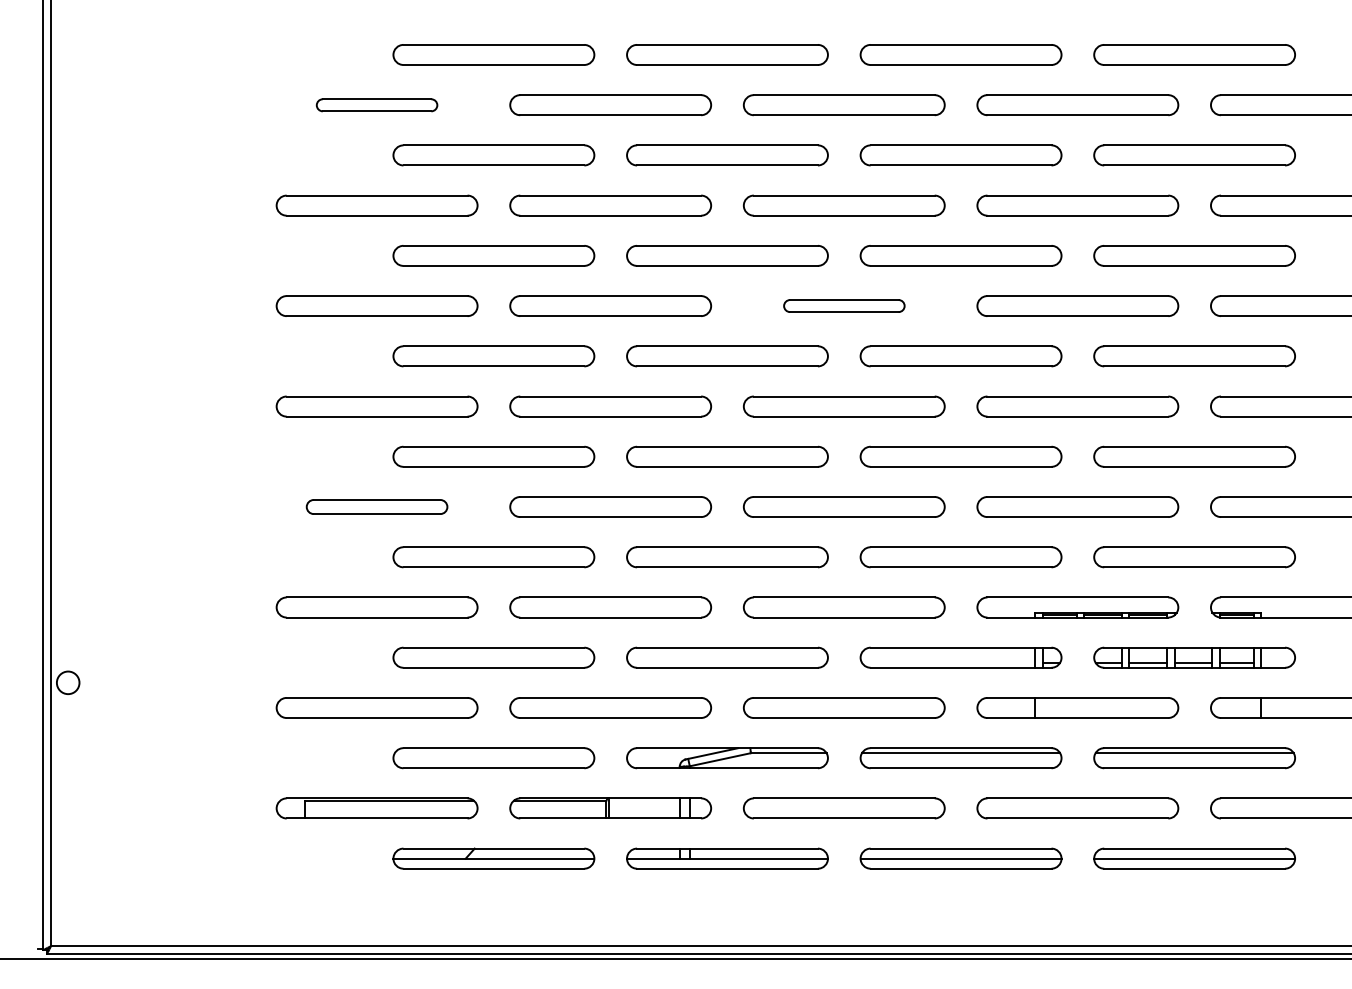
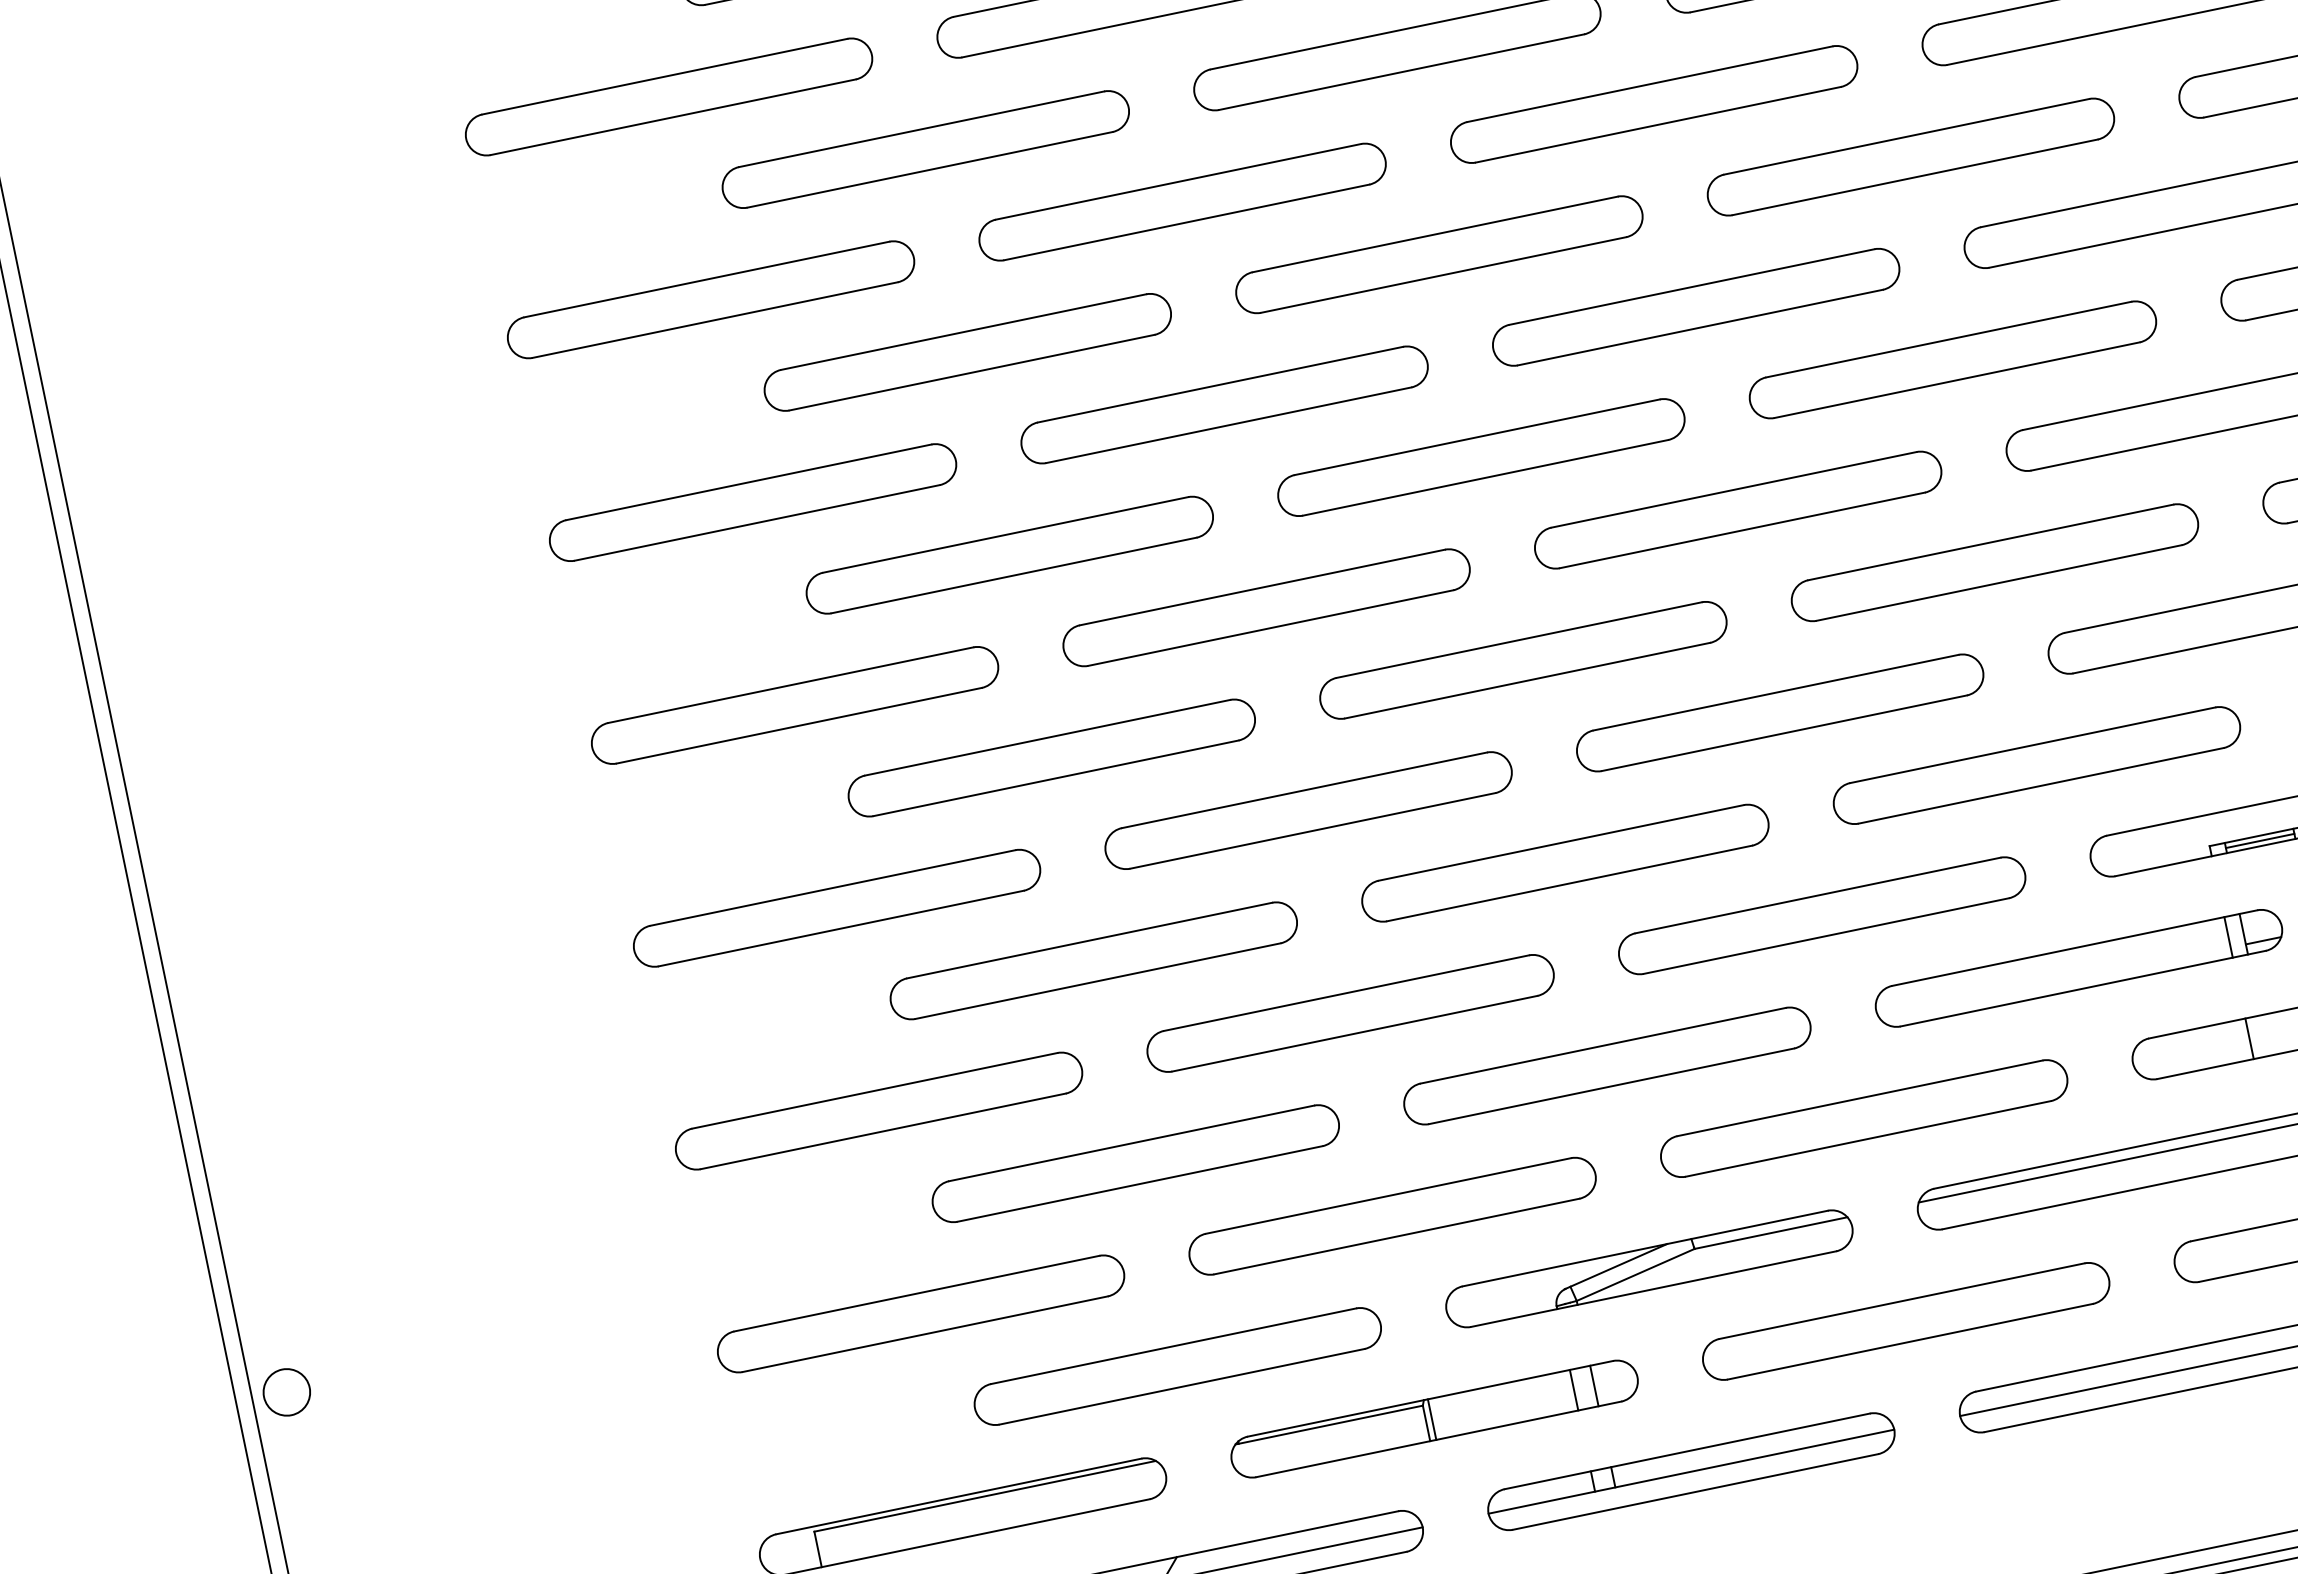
part: (376, 105) -> (667, 97), size x1.67
part: (844, 305) -> (1696, 305), size x1.67
part: (376, 506) -> (835, 907), size x1.43

